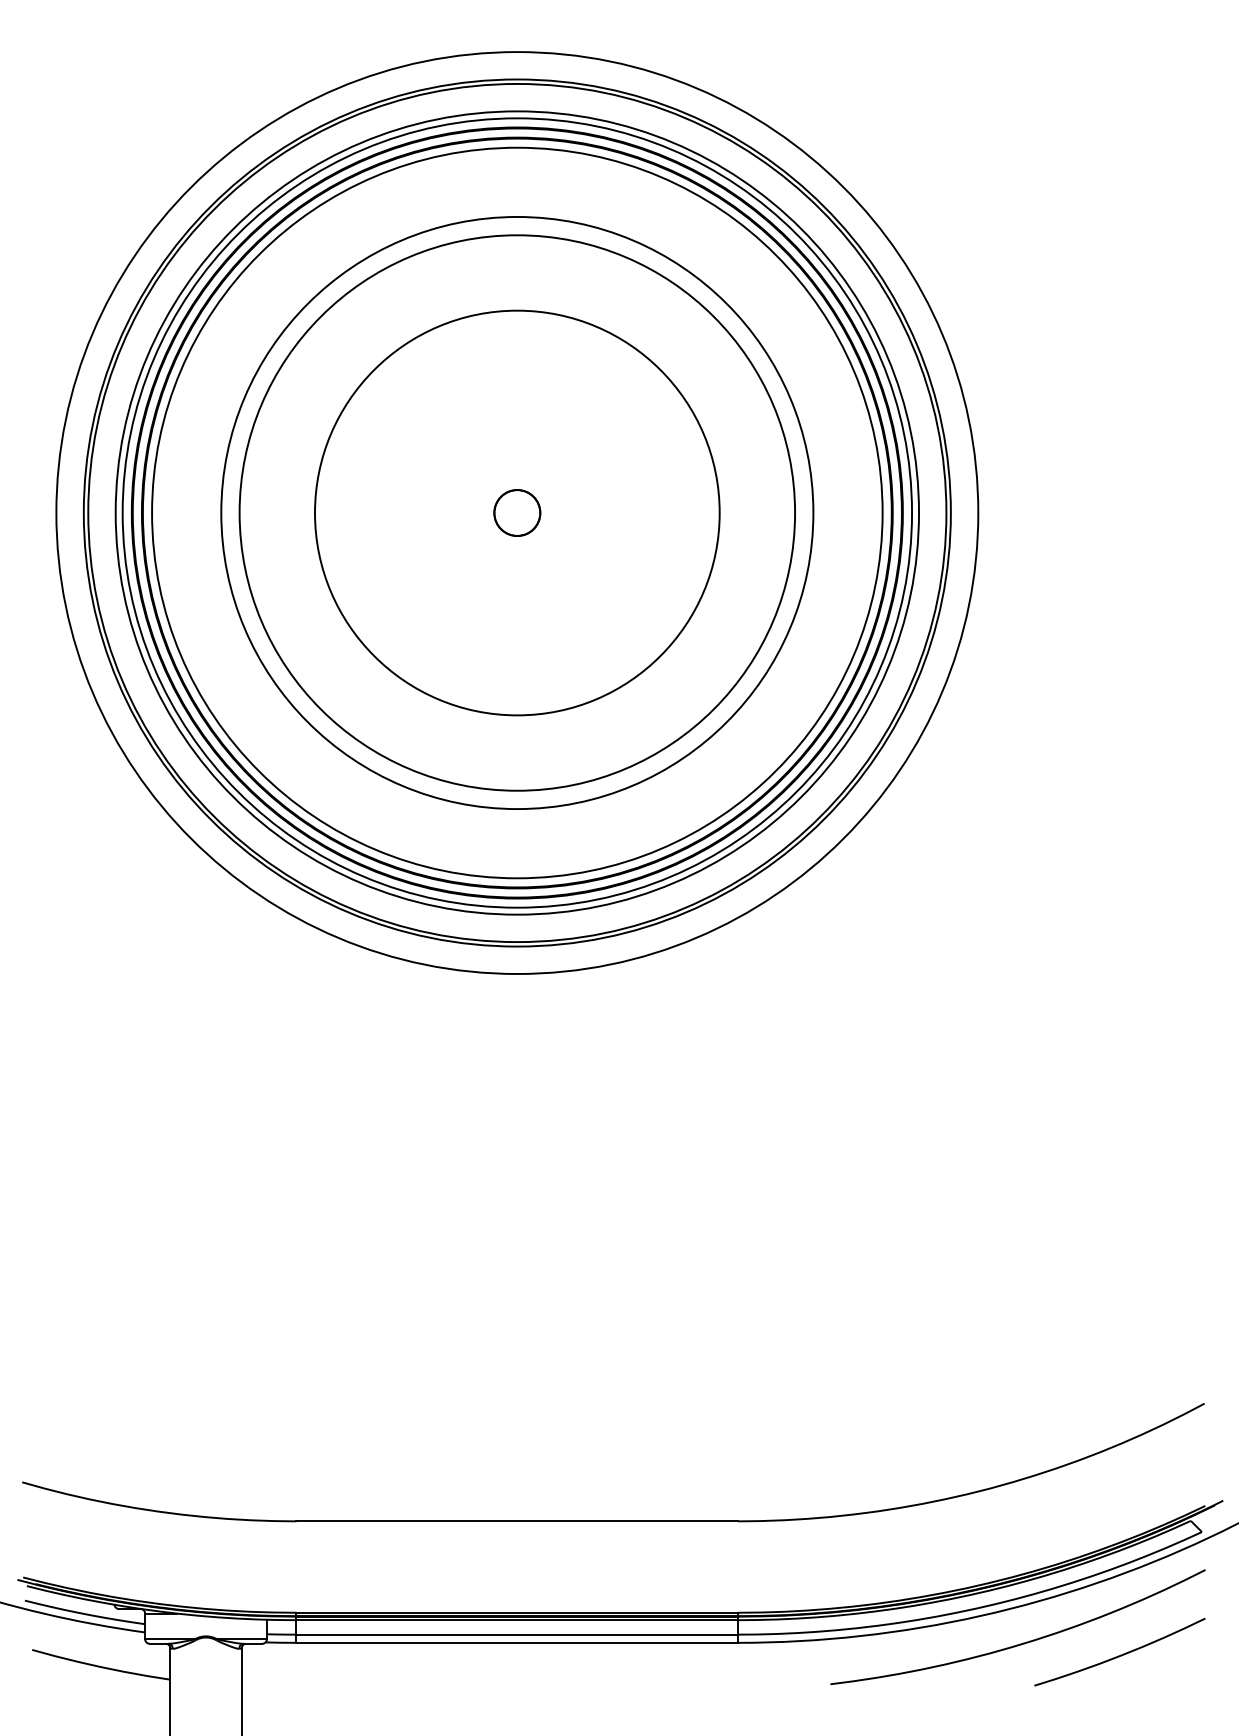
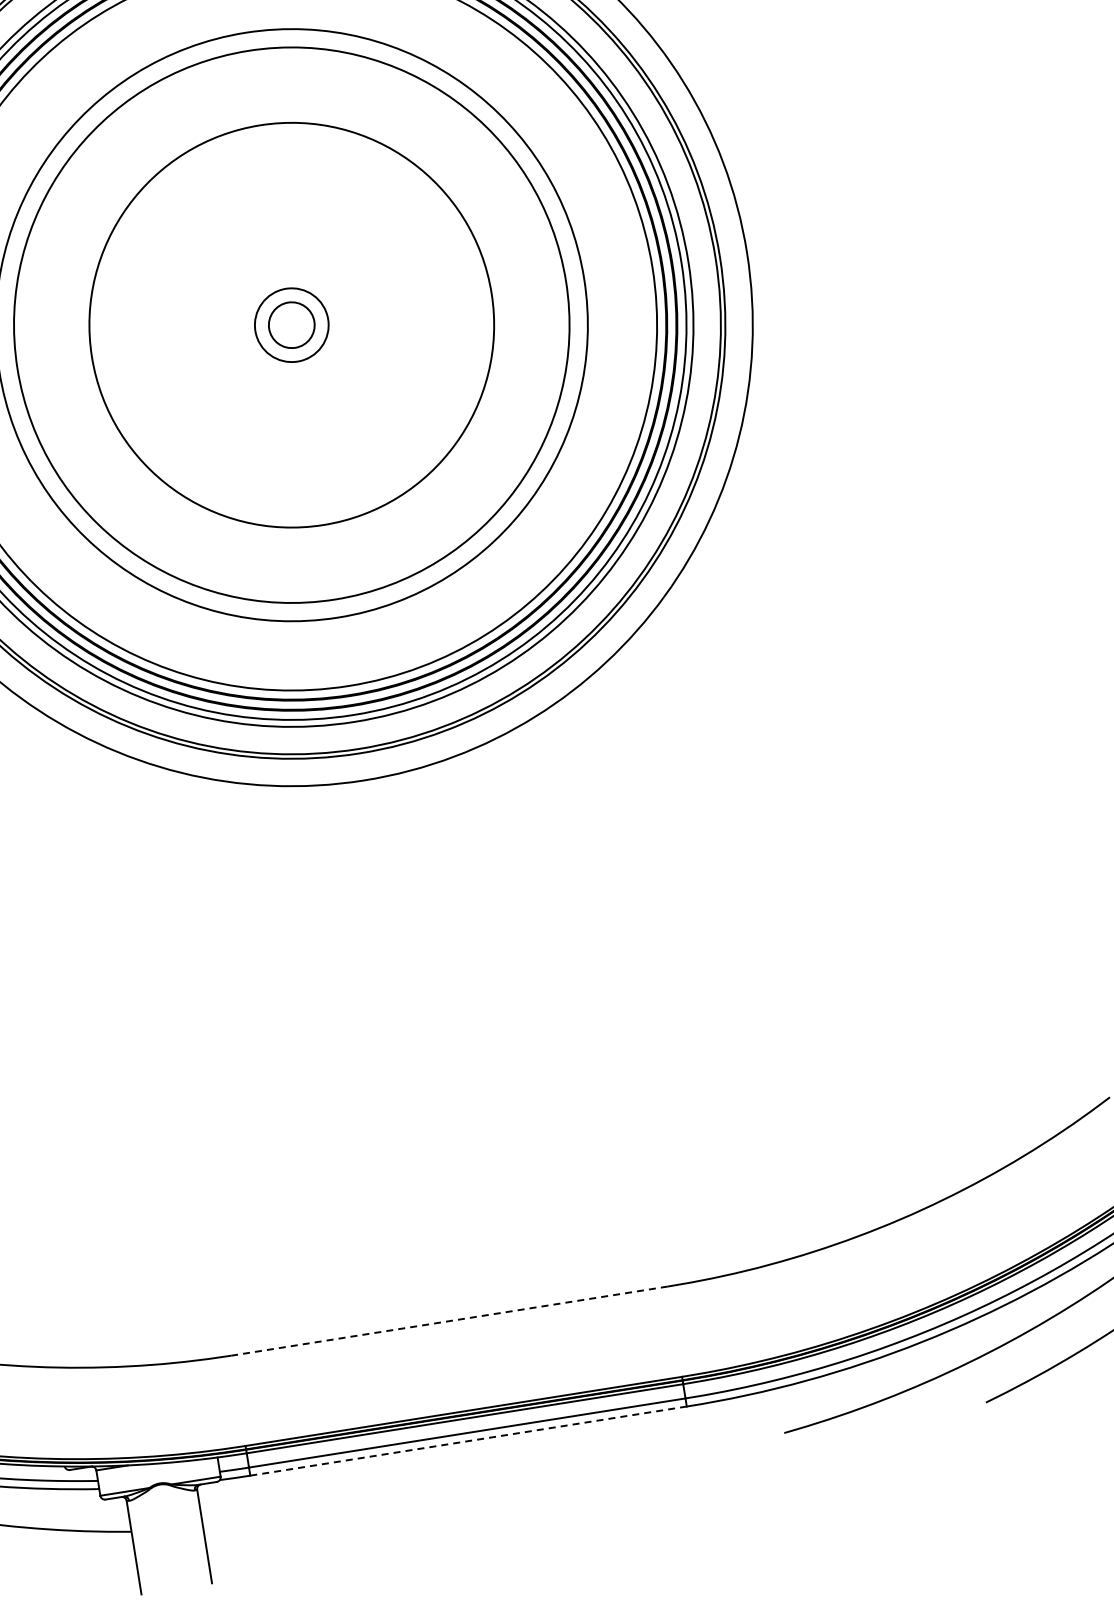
circle: (517, 512) -> (291, 324), size x1.6
line: (517, 1521) -> (449, 1321), solid -> dashed
line: (517, 1642) -> (468, 1440), solid -> dashed

